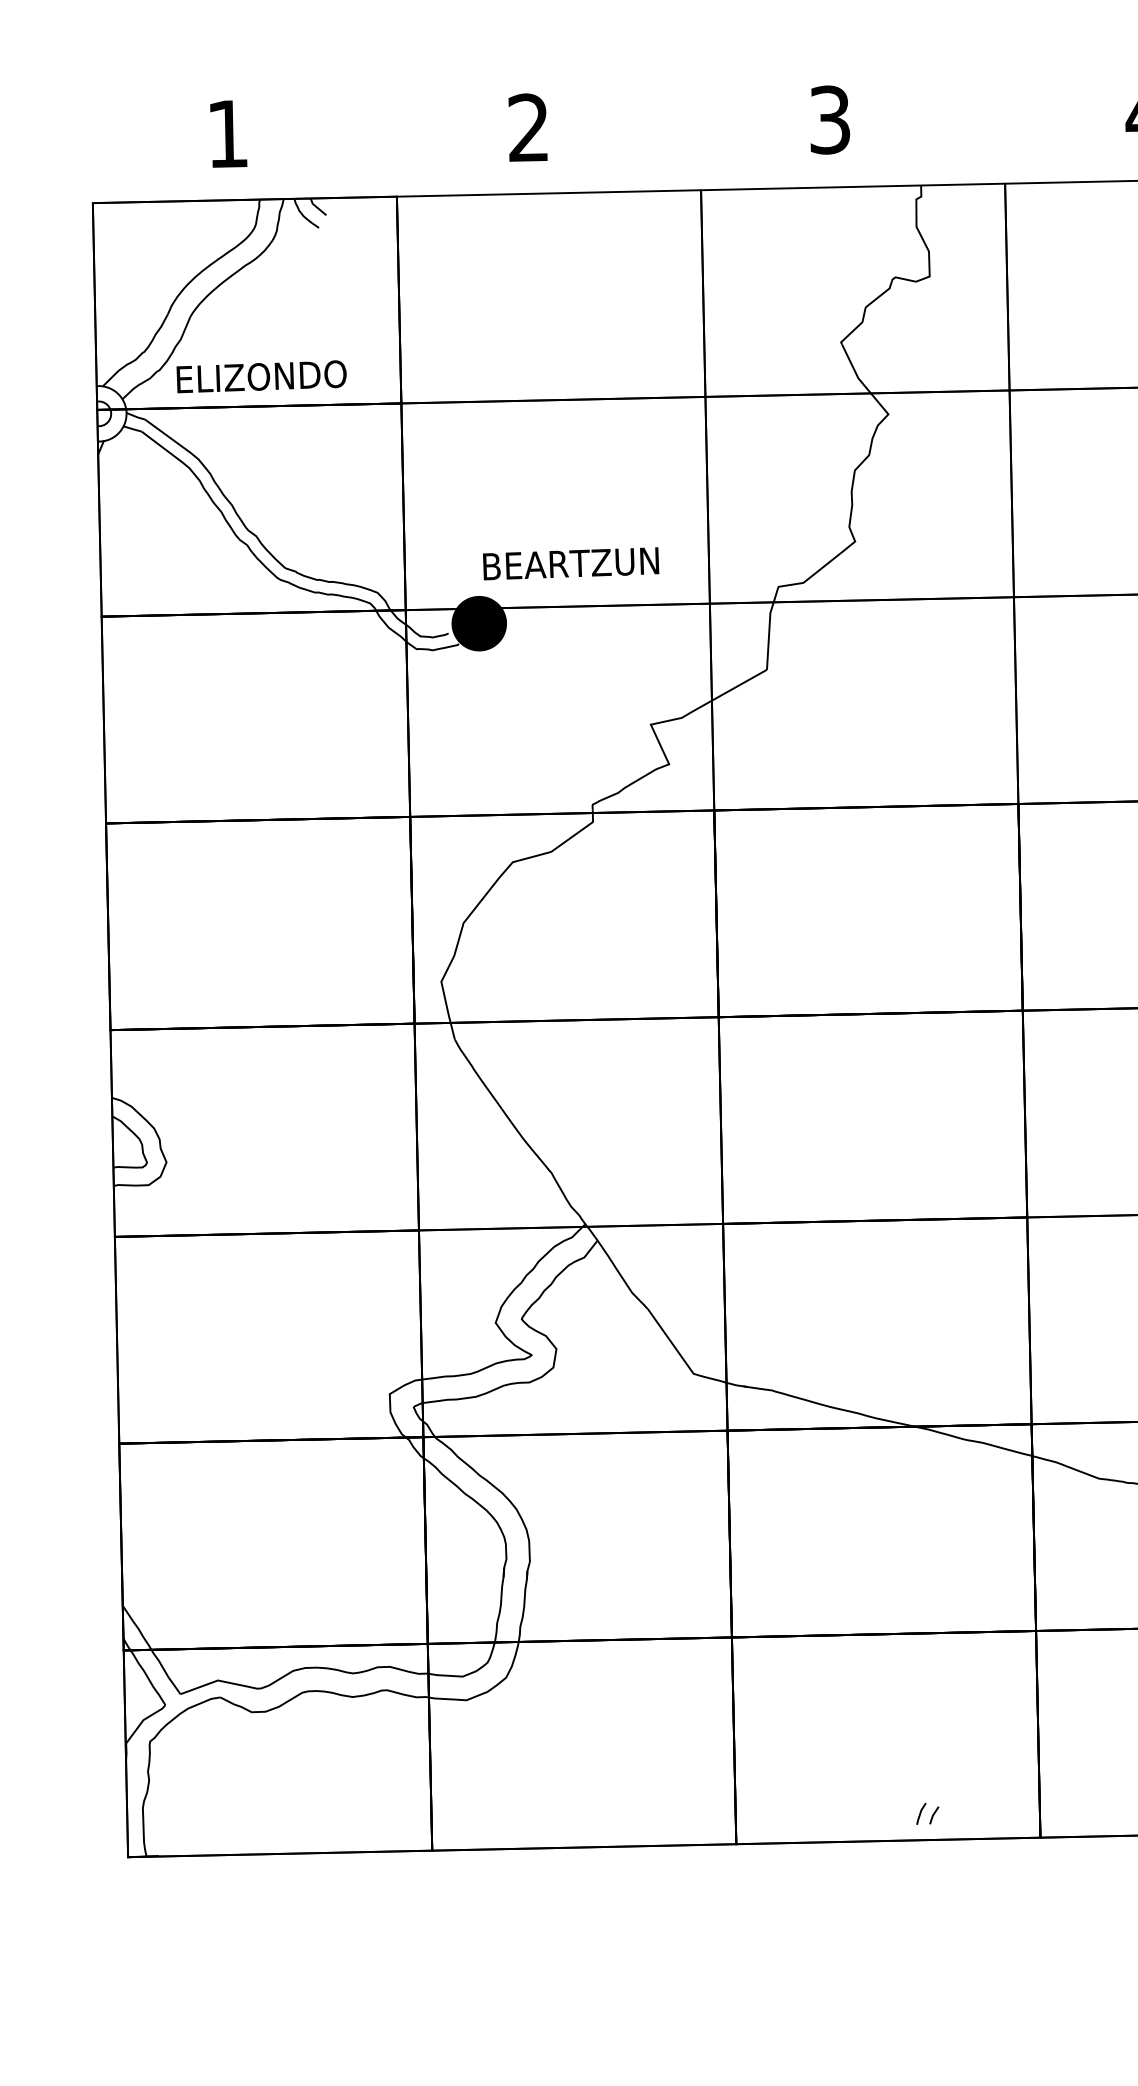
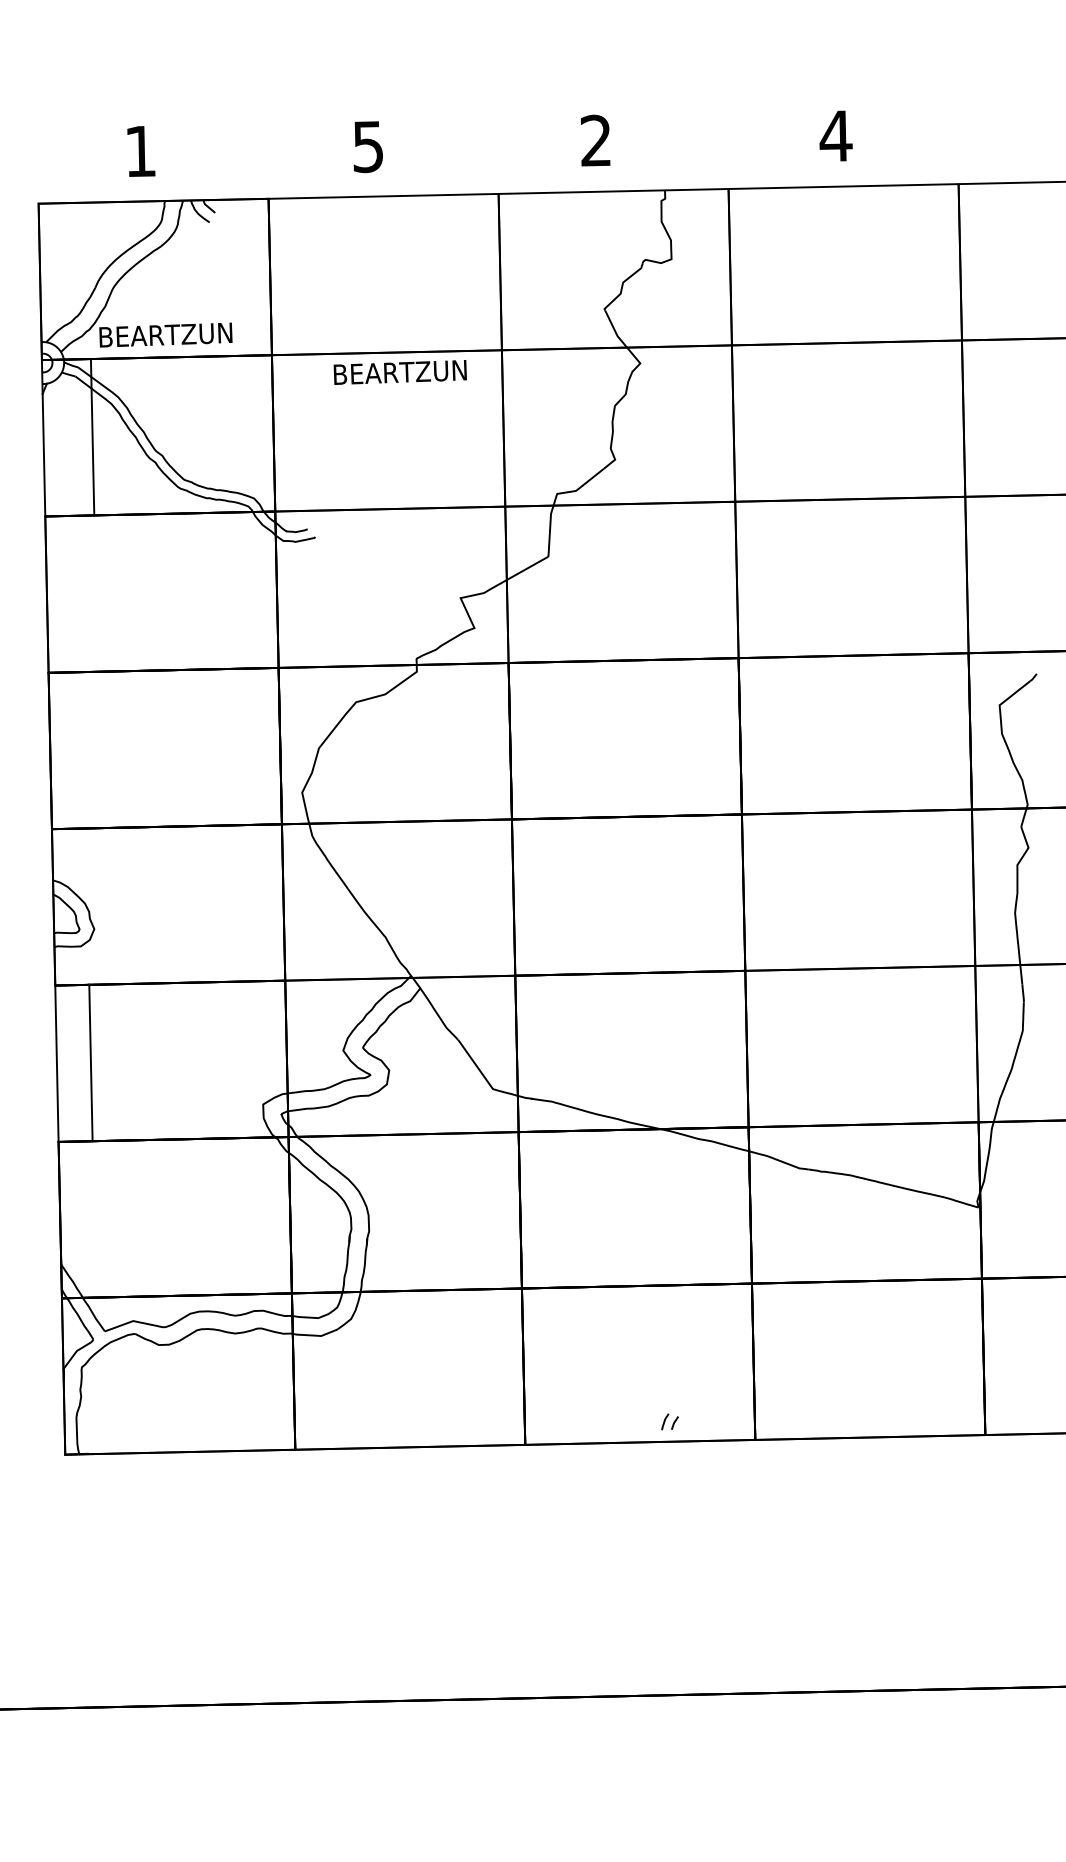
text: (829, 119) -> (595, 140), 3 -> 2
text: (527, 127) -> (367, 146), 2 -> 5
text: (260, 376) -> (165, 334), ELIZONDO -> BEARTZUN
line: (99, 513) -> (92, 437), moved
text: (570, 563) -> (399, 372), moved
fill: (478, 623) -> (330, 521), removed
line: (116, 1339) -> (90, 1062), moved

